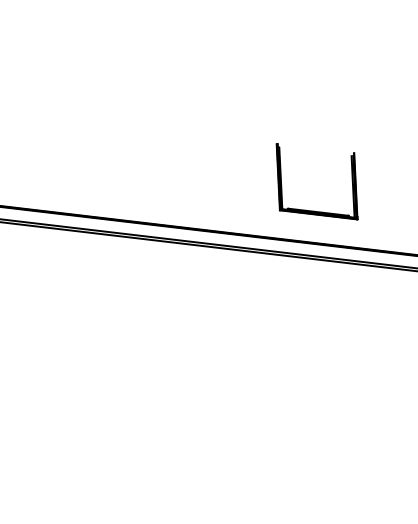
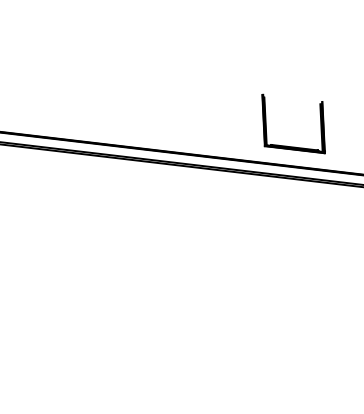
part: (309, 209) -> (287, 145), moved

